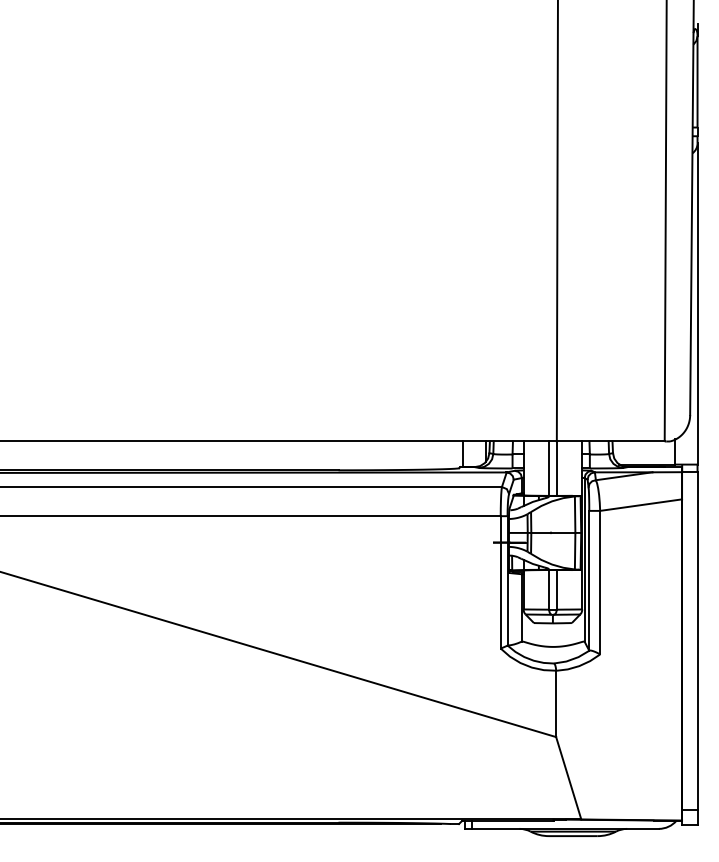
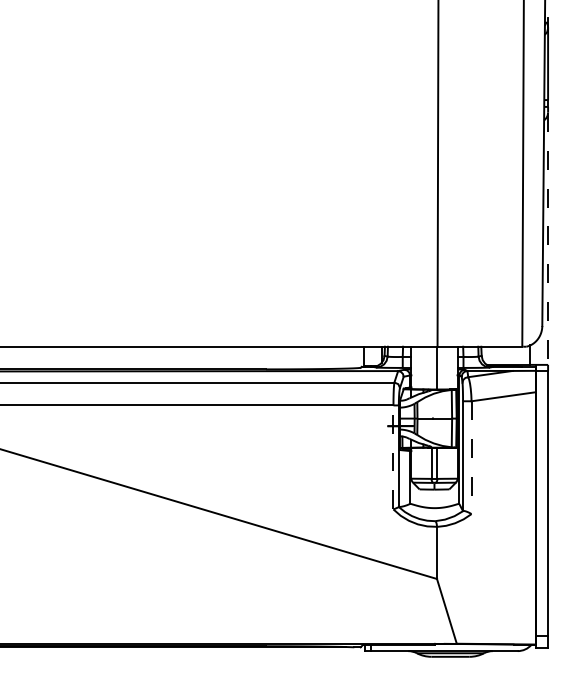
line: (697, 304) -> (548, 239), solid -> dashed
line: (549, 468) -> (431, 367), removed
line: (500, 581) -> (393, 456), solid -> dashed
line: (600, 582) -> (471, 457), solid -> dashed

